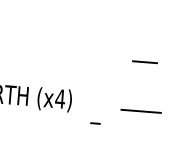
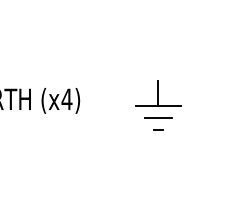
line: (145, 61) -> (158, 117), moved
line: (142, 100) -> (158, 93), added
line: (95, 123) -> (158, 129), moved

